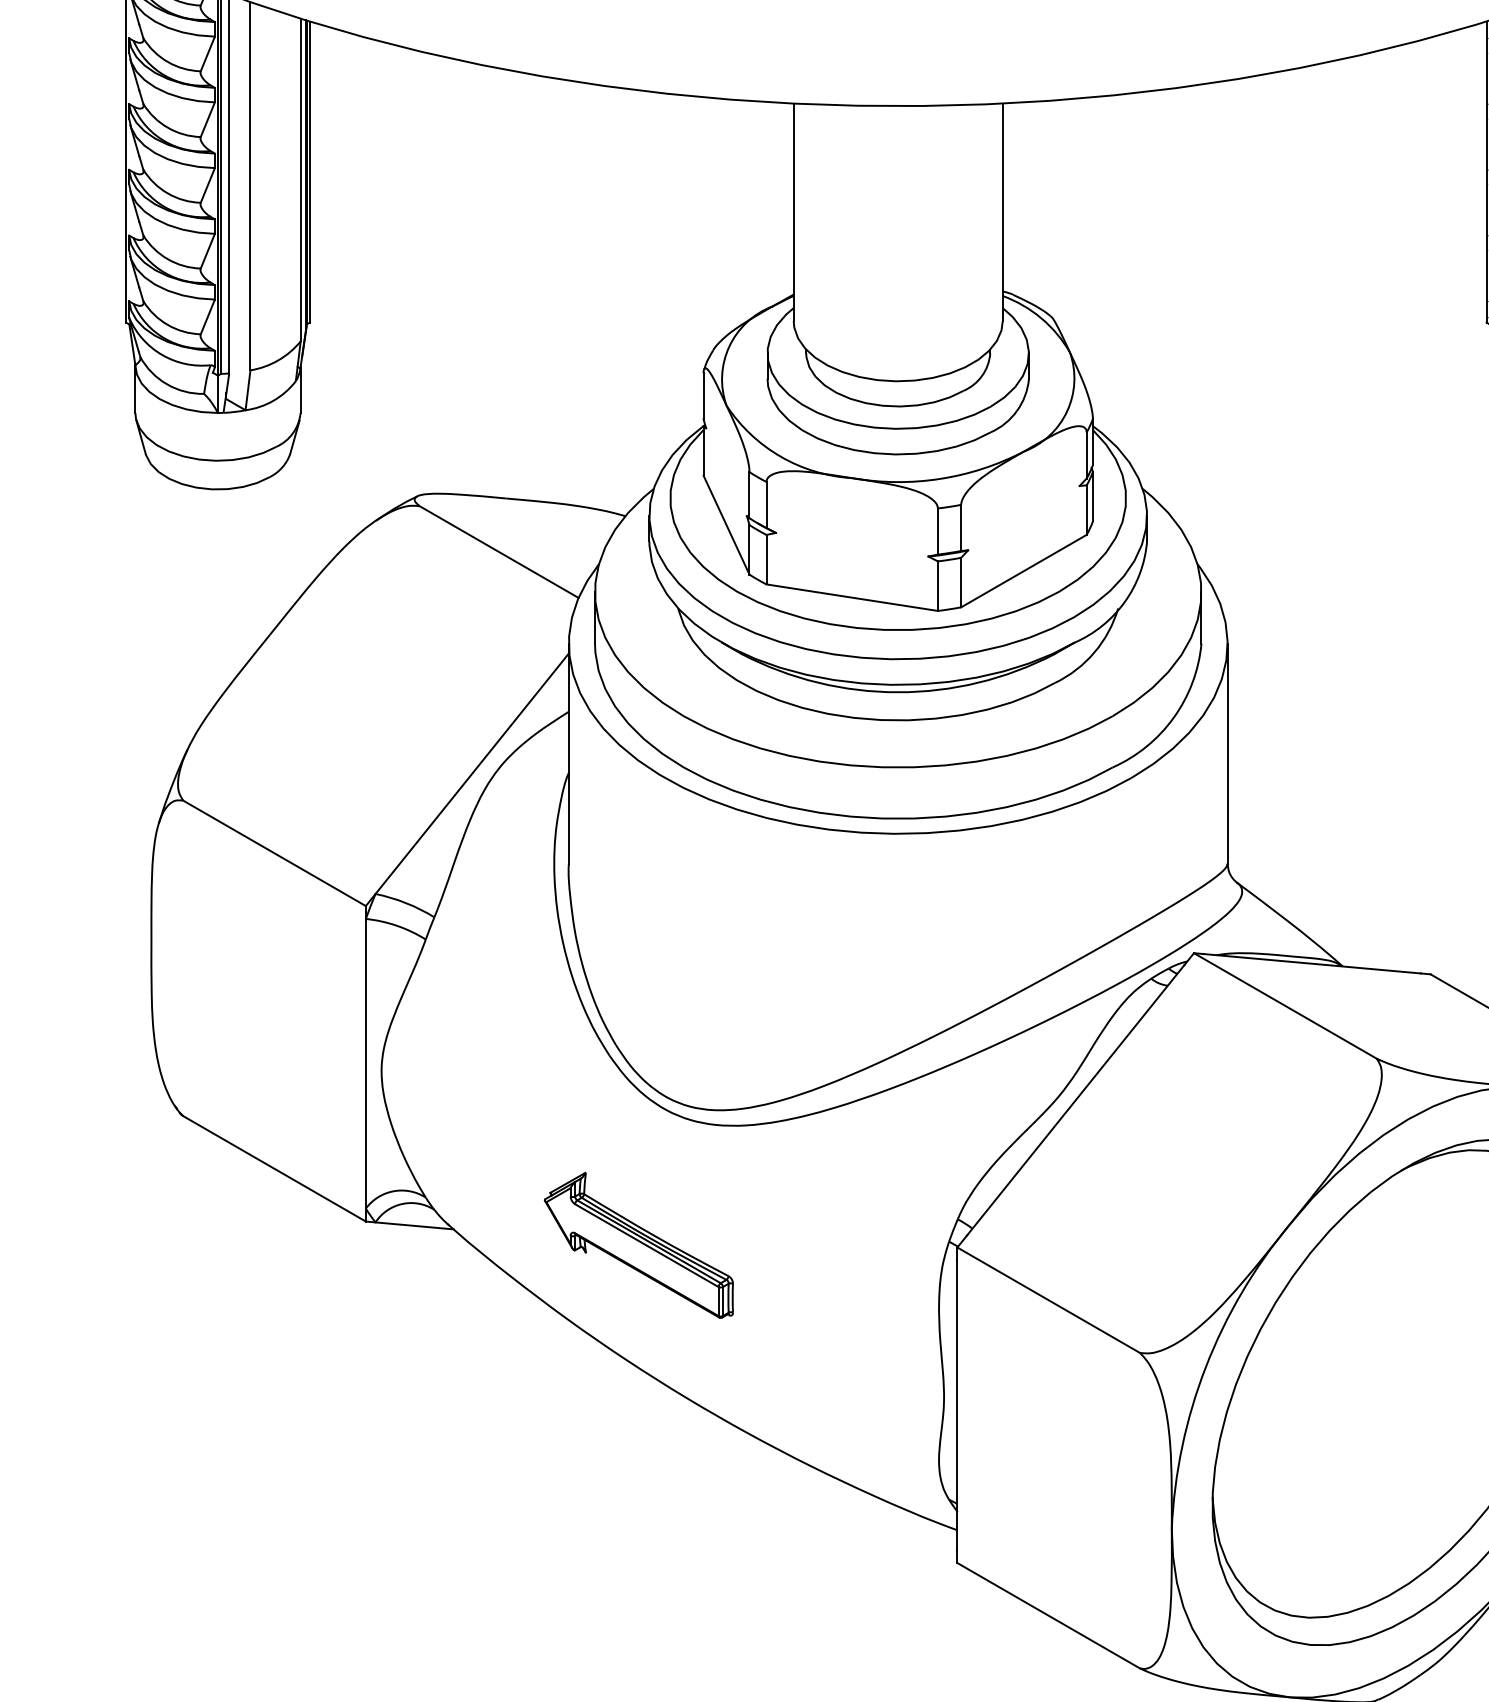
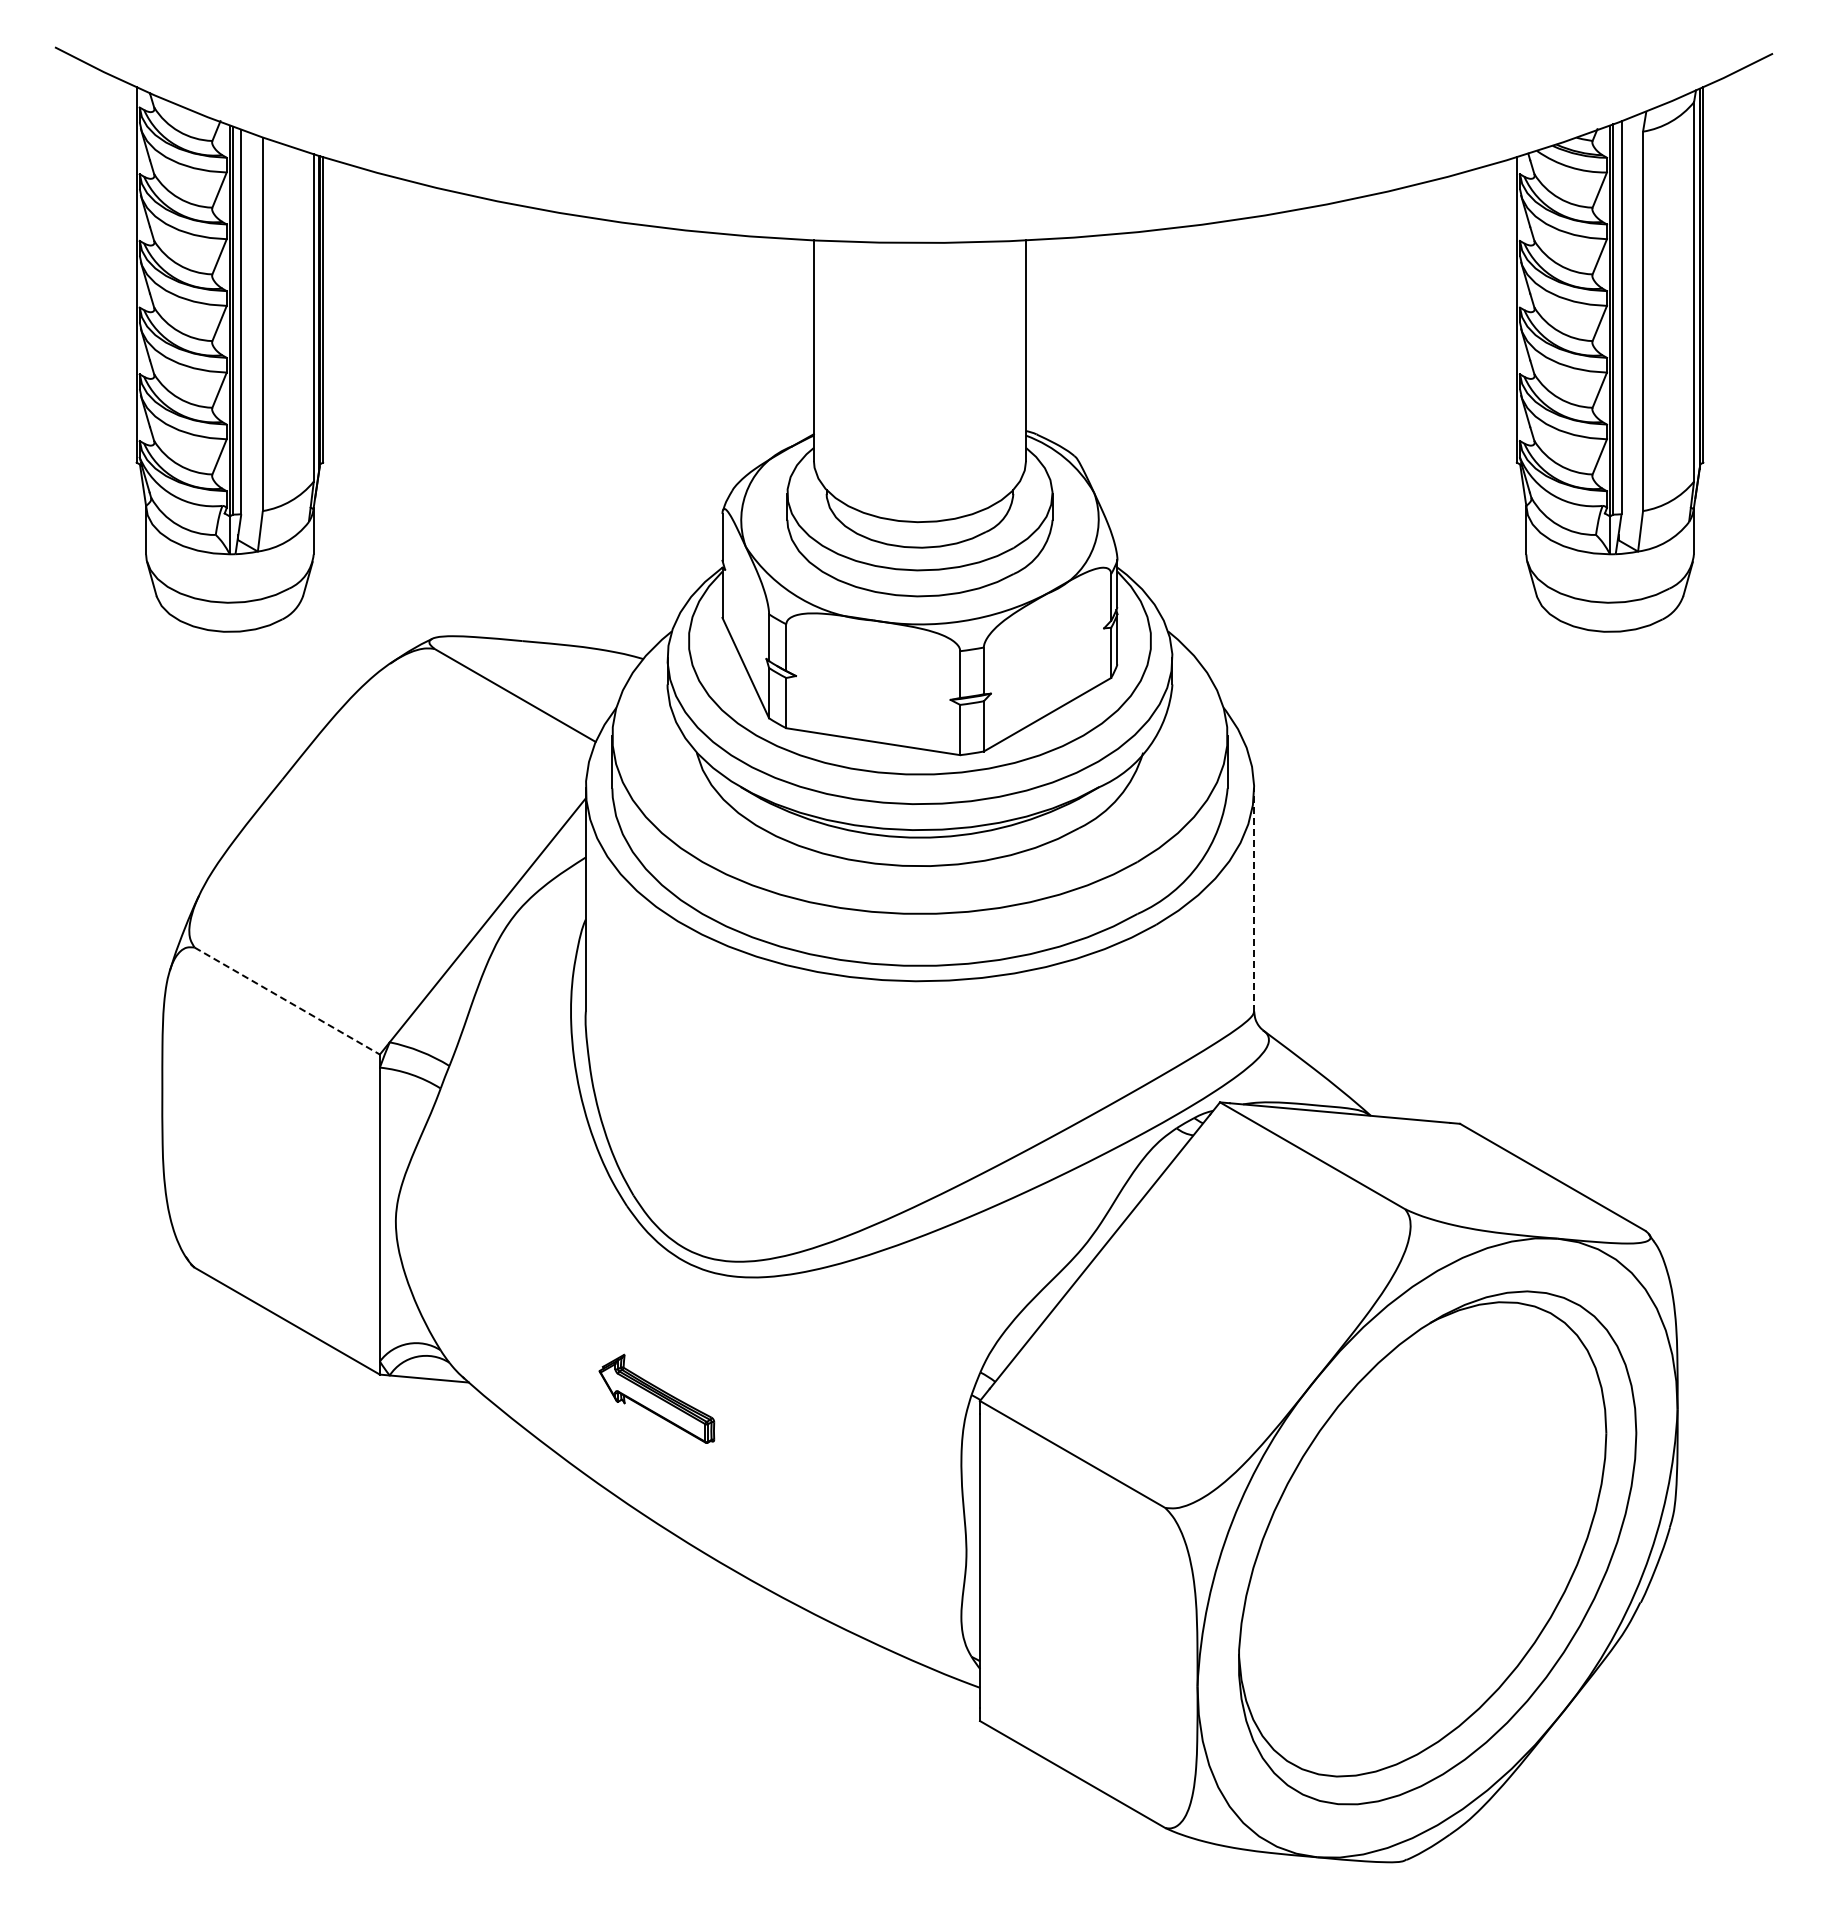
line: (1227, 753) -> (1254, 899), solid -> dashed
line: (274, 853) -> (287, 1001), solid -> dashed
part: (638, 1245) -> (656, 1398), size x0.6

